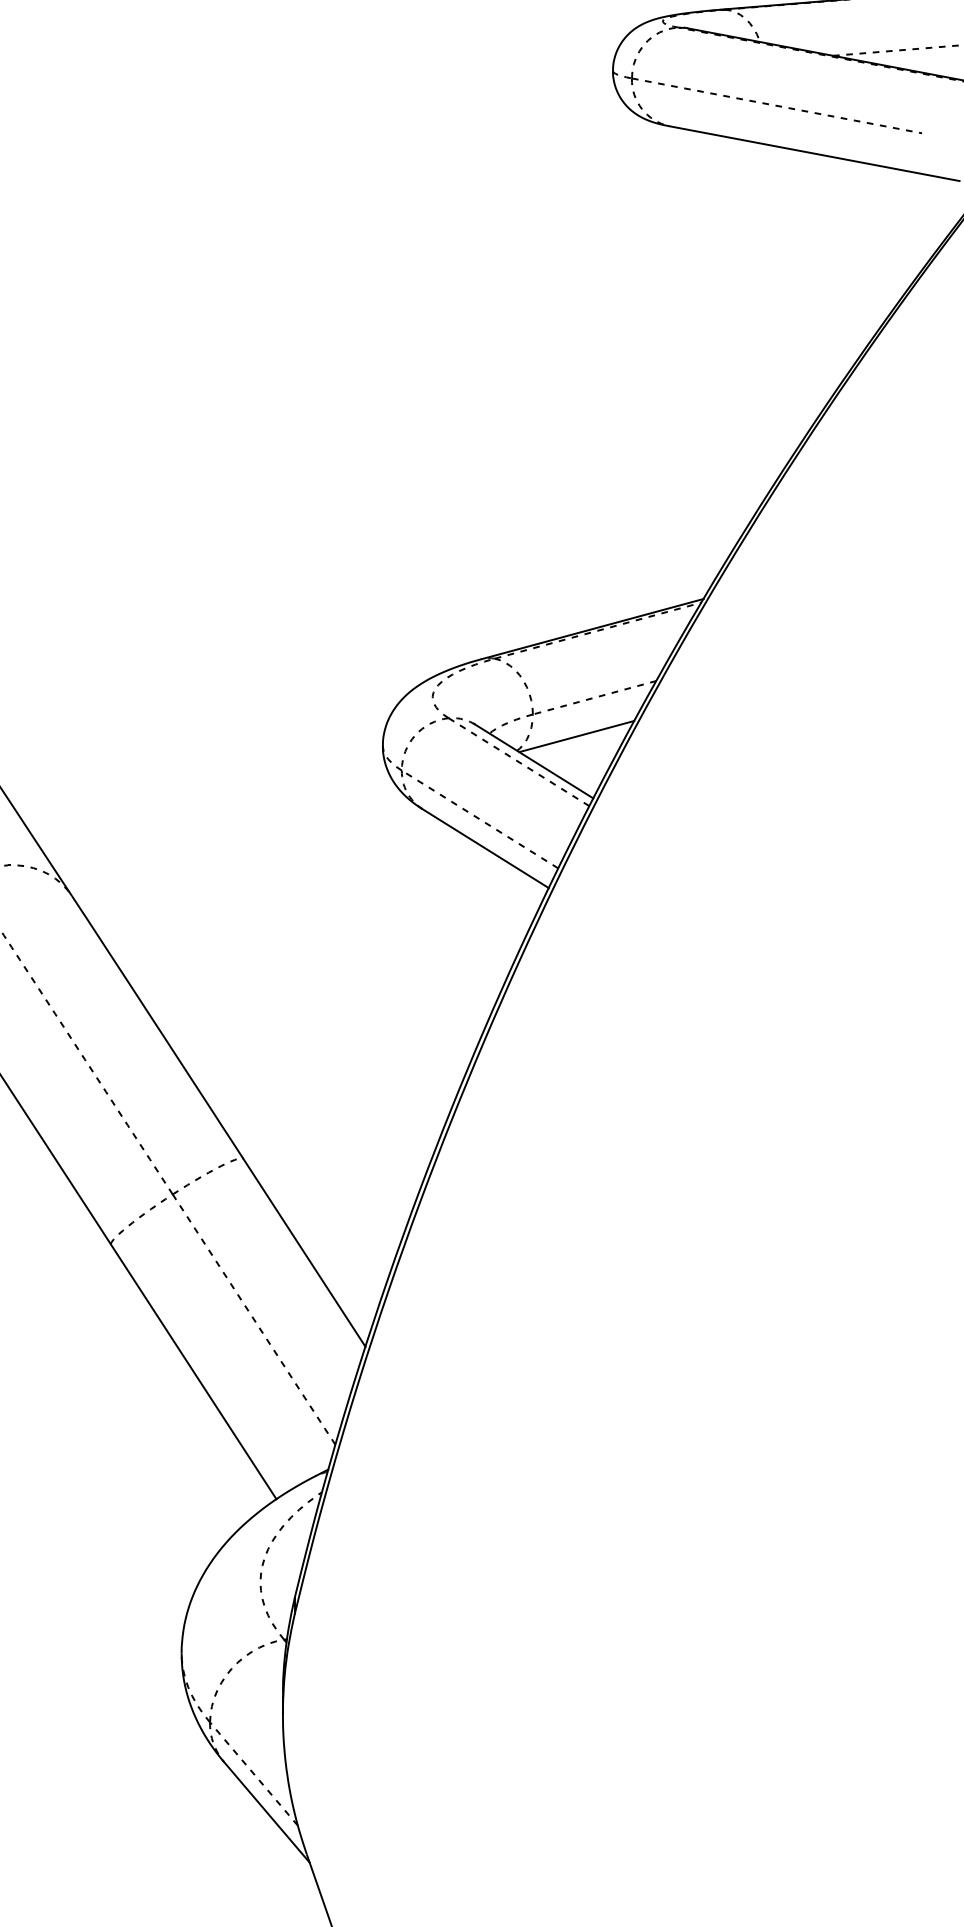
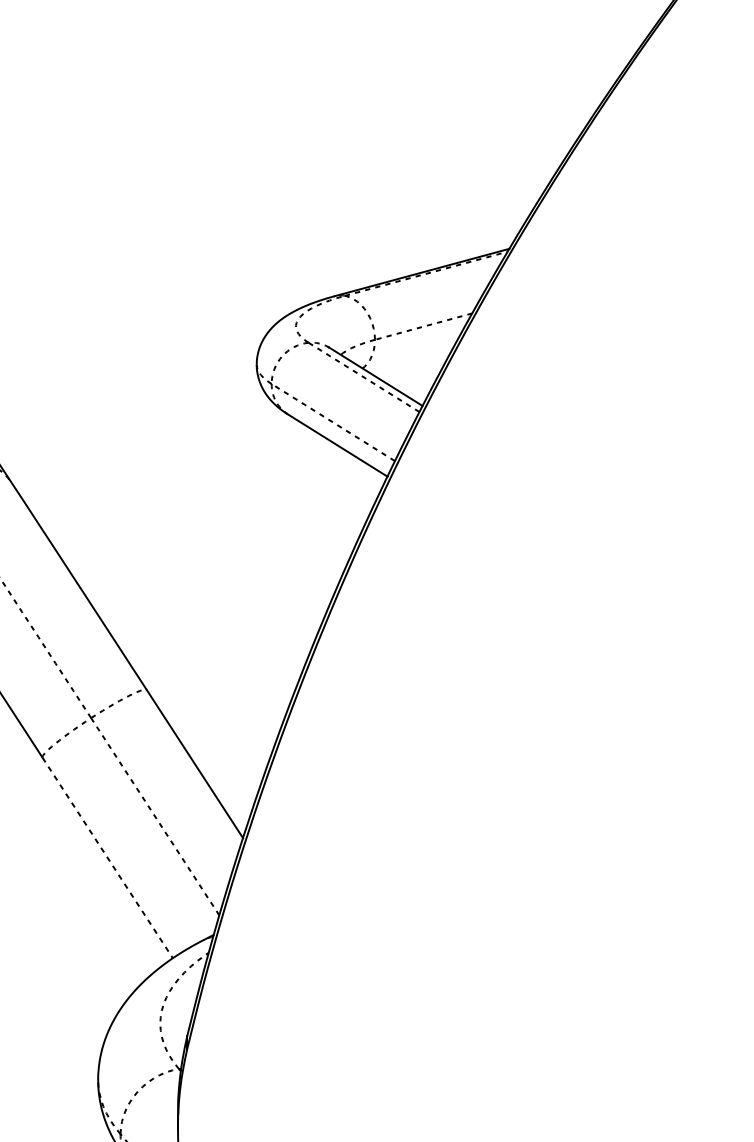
line: (576, 736) -> (409, 357), removed
line: (193, 1371) -> (107, 857), solid -> dashed

